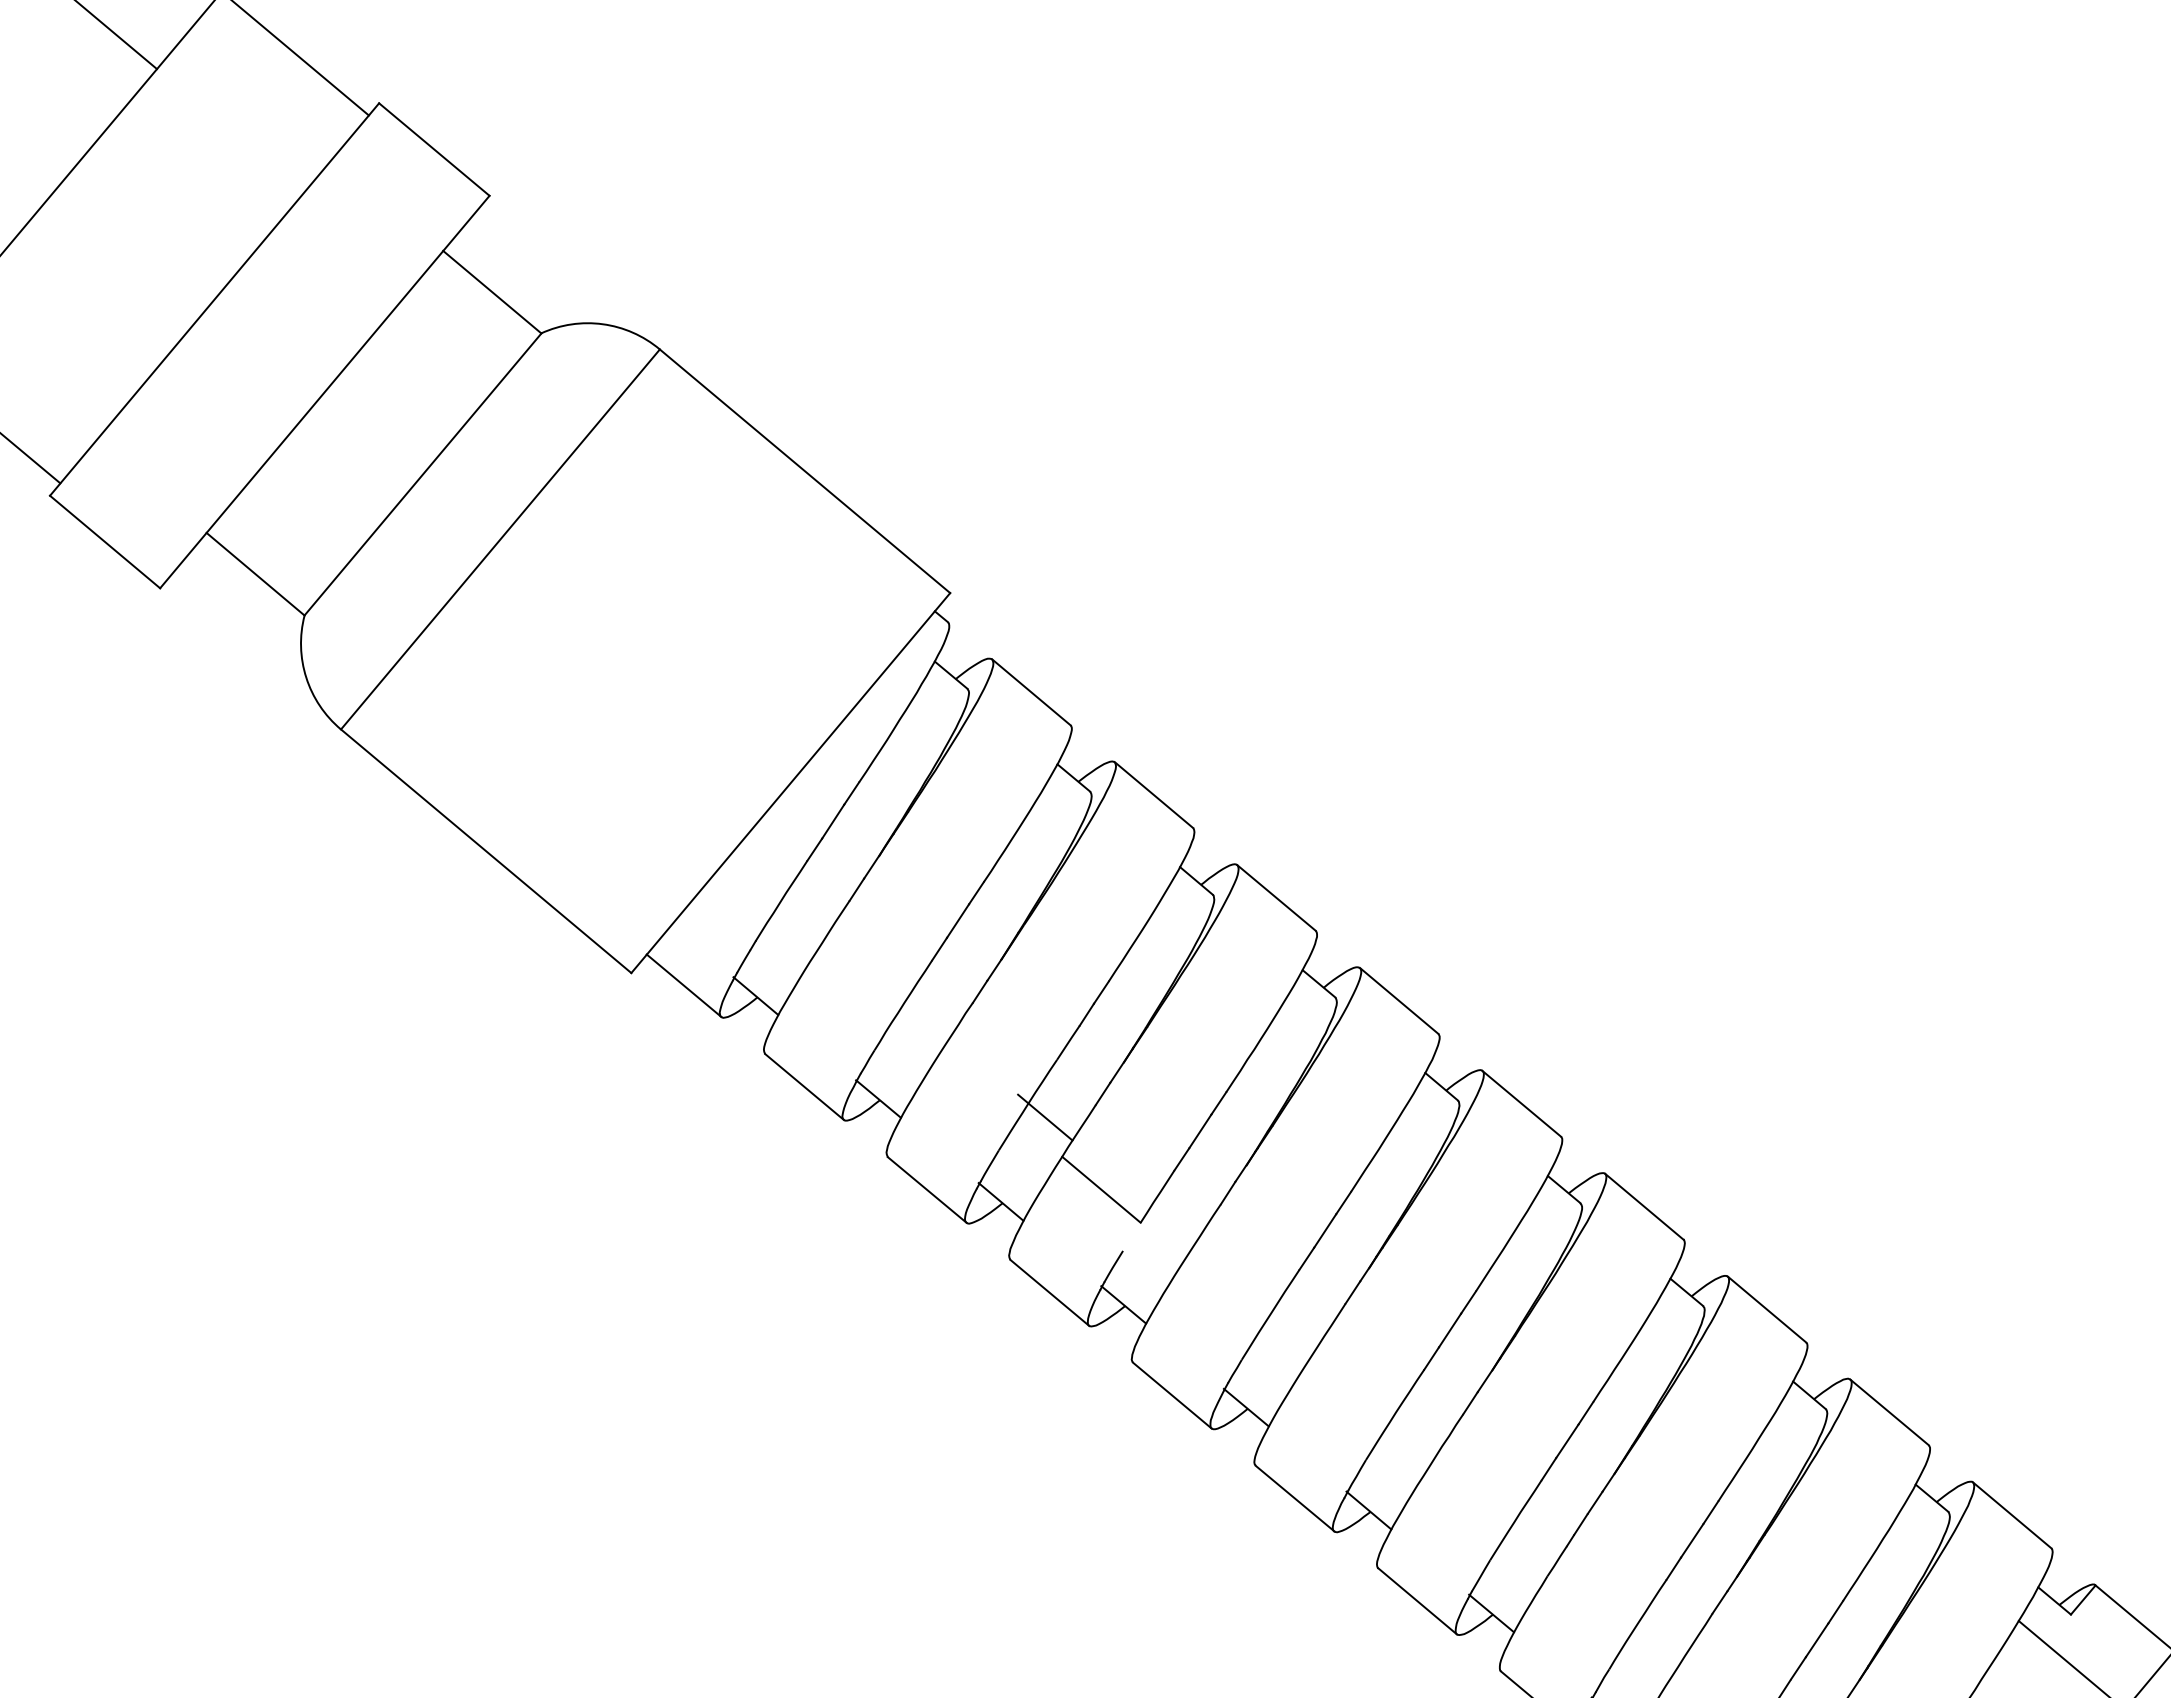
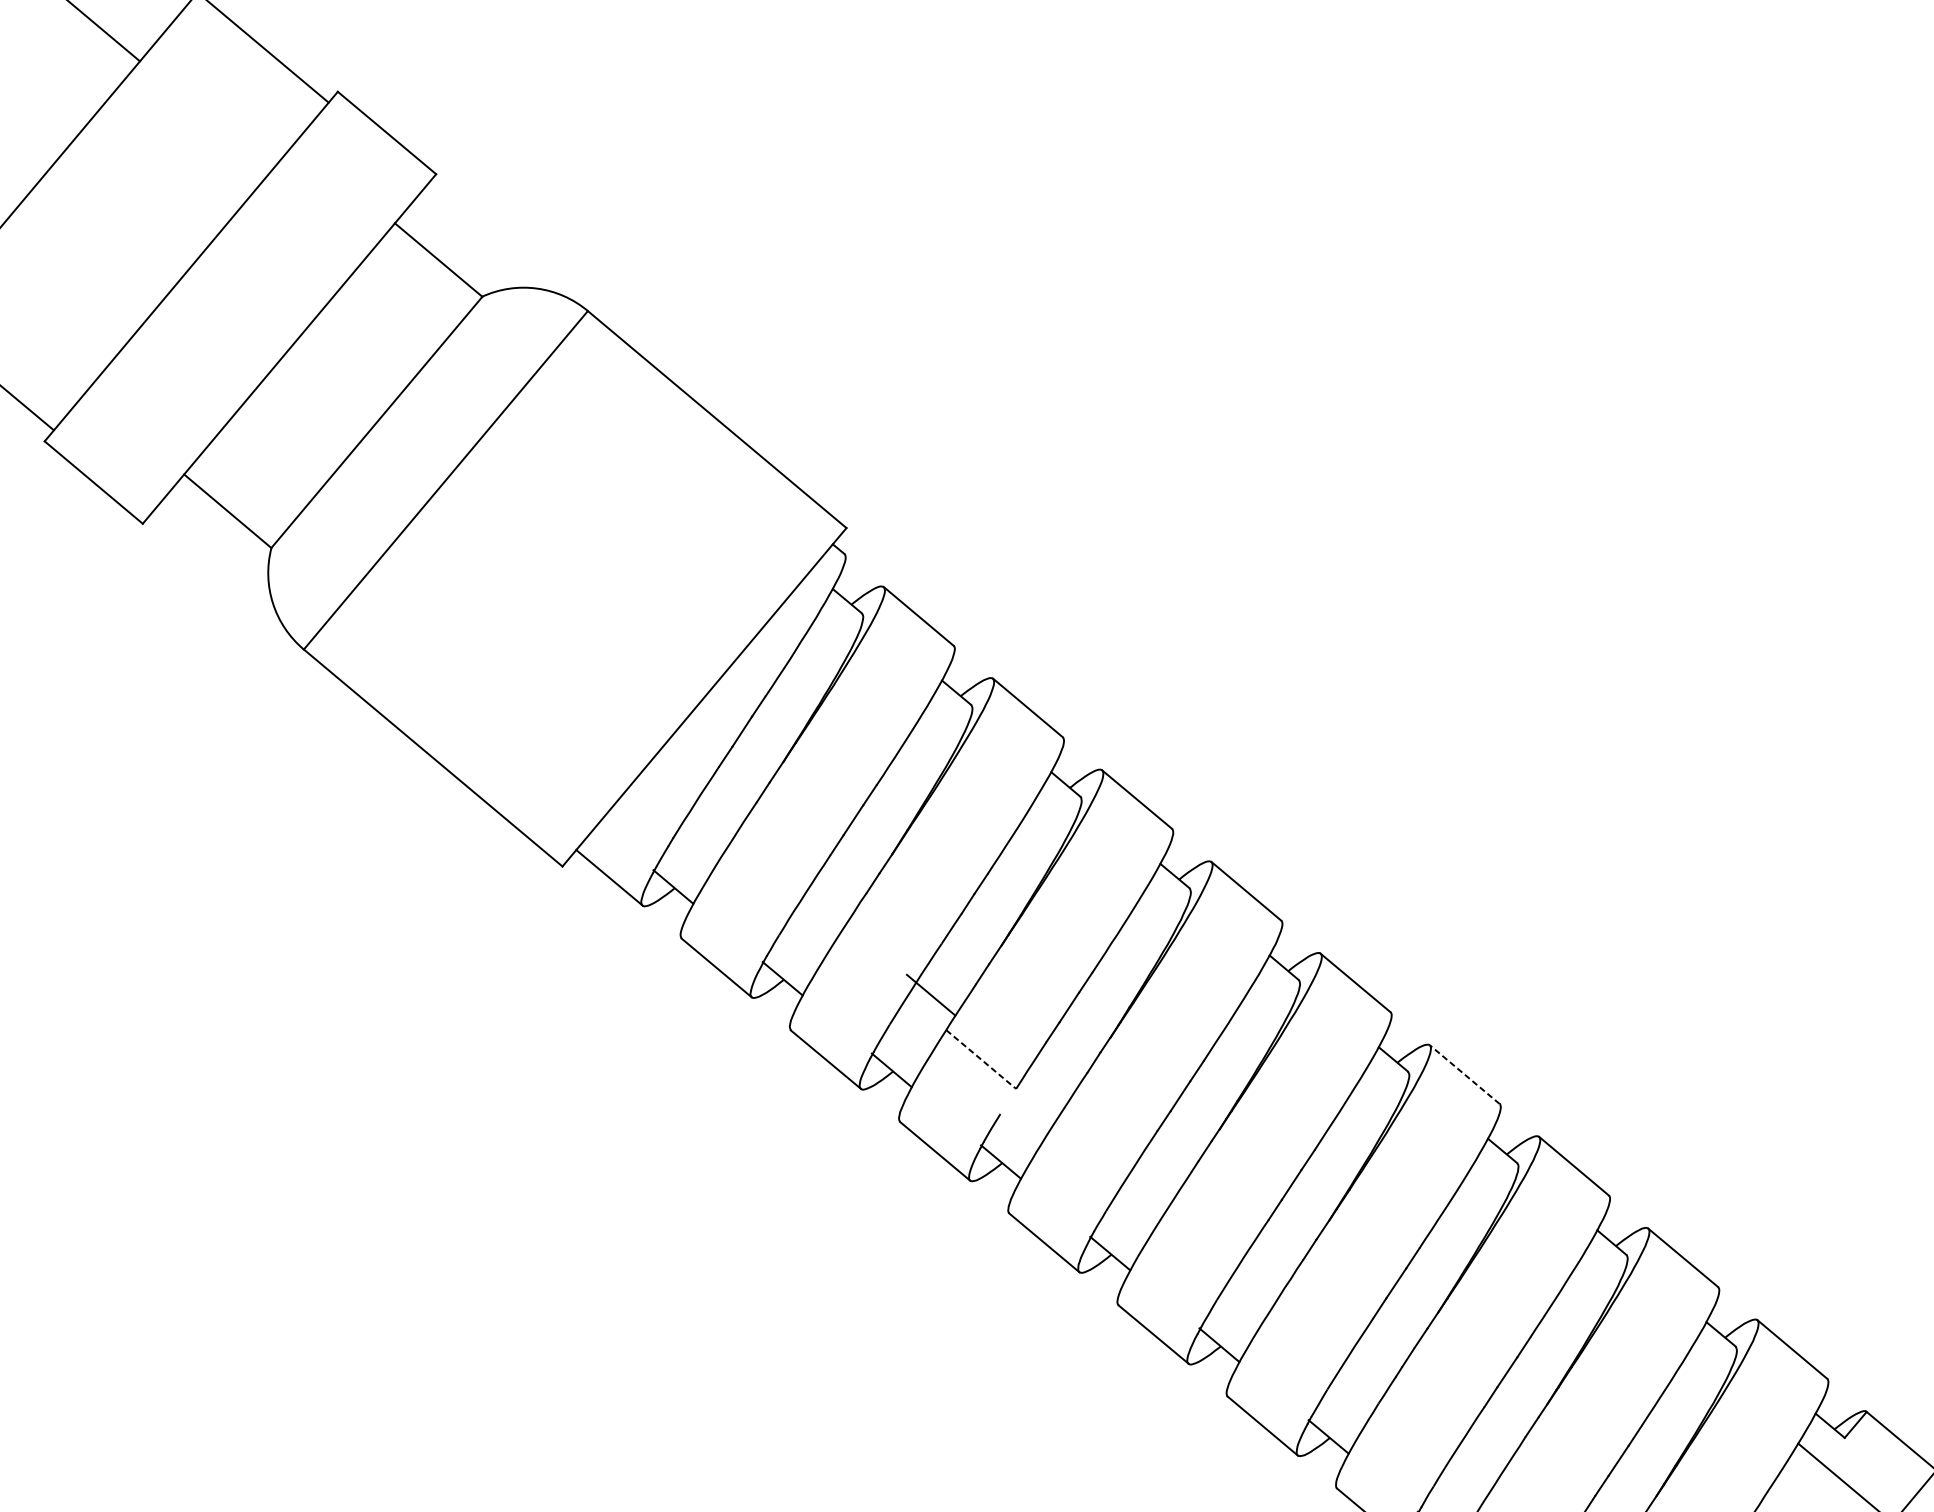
line: (1101, 1190) -> (981, 1060), solid -> dashed
line: (1644, 1206) -> (1464, 1074), solid -> dashed

